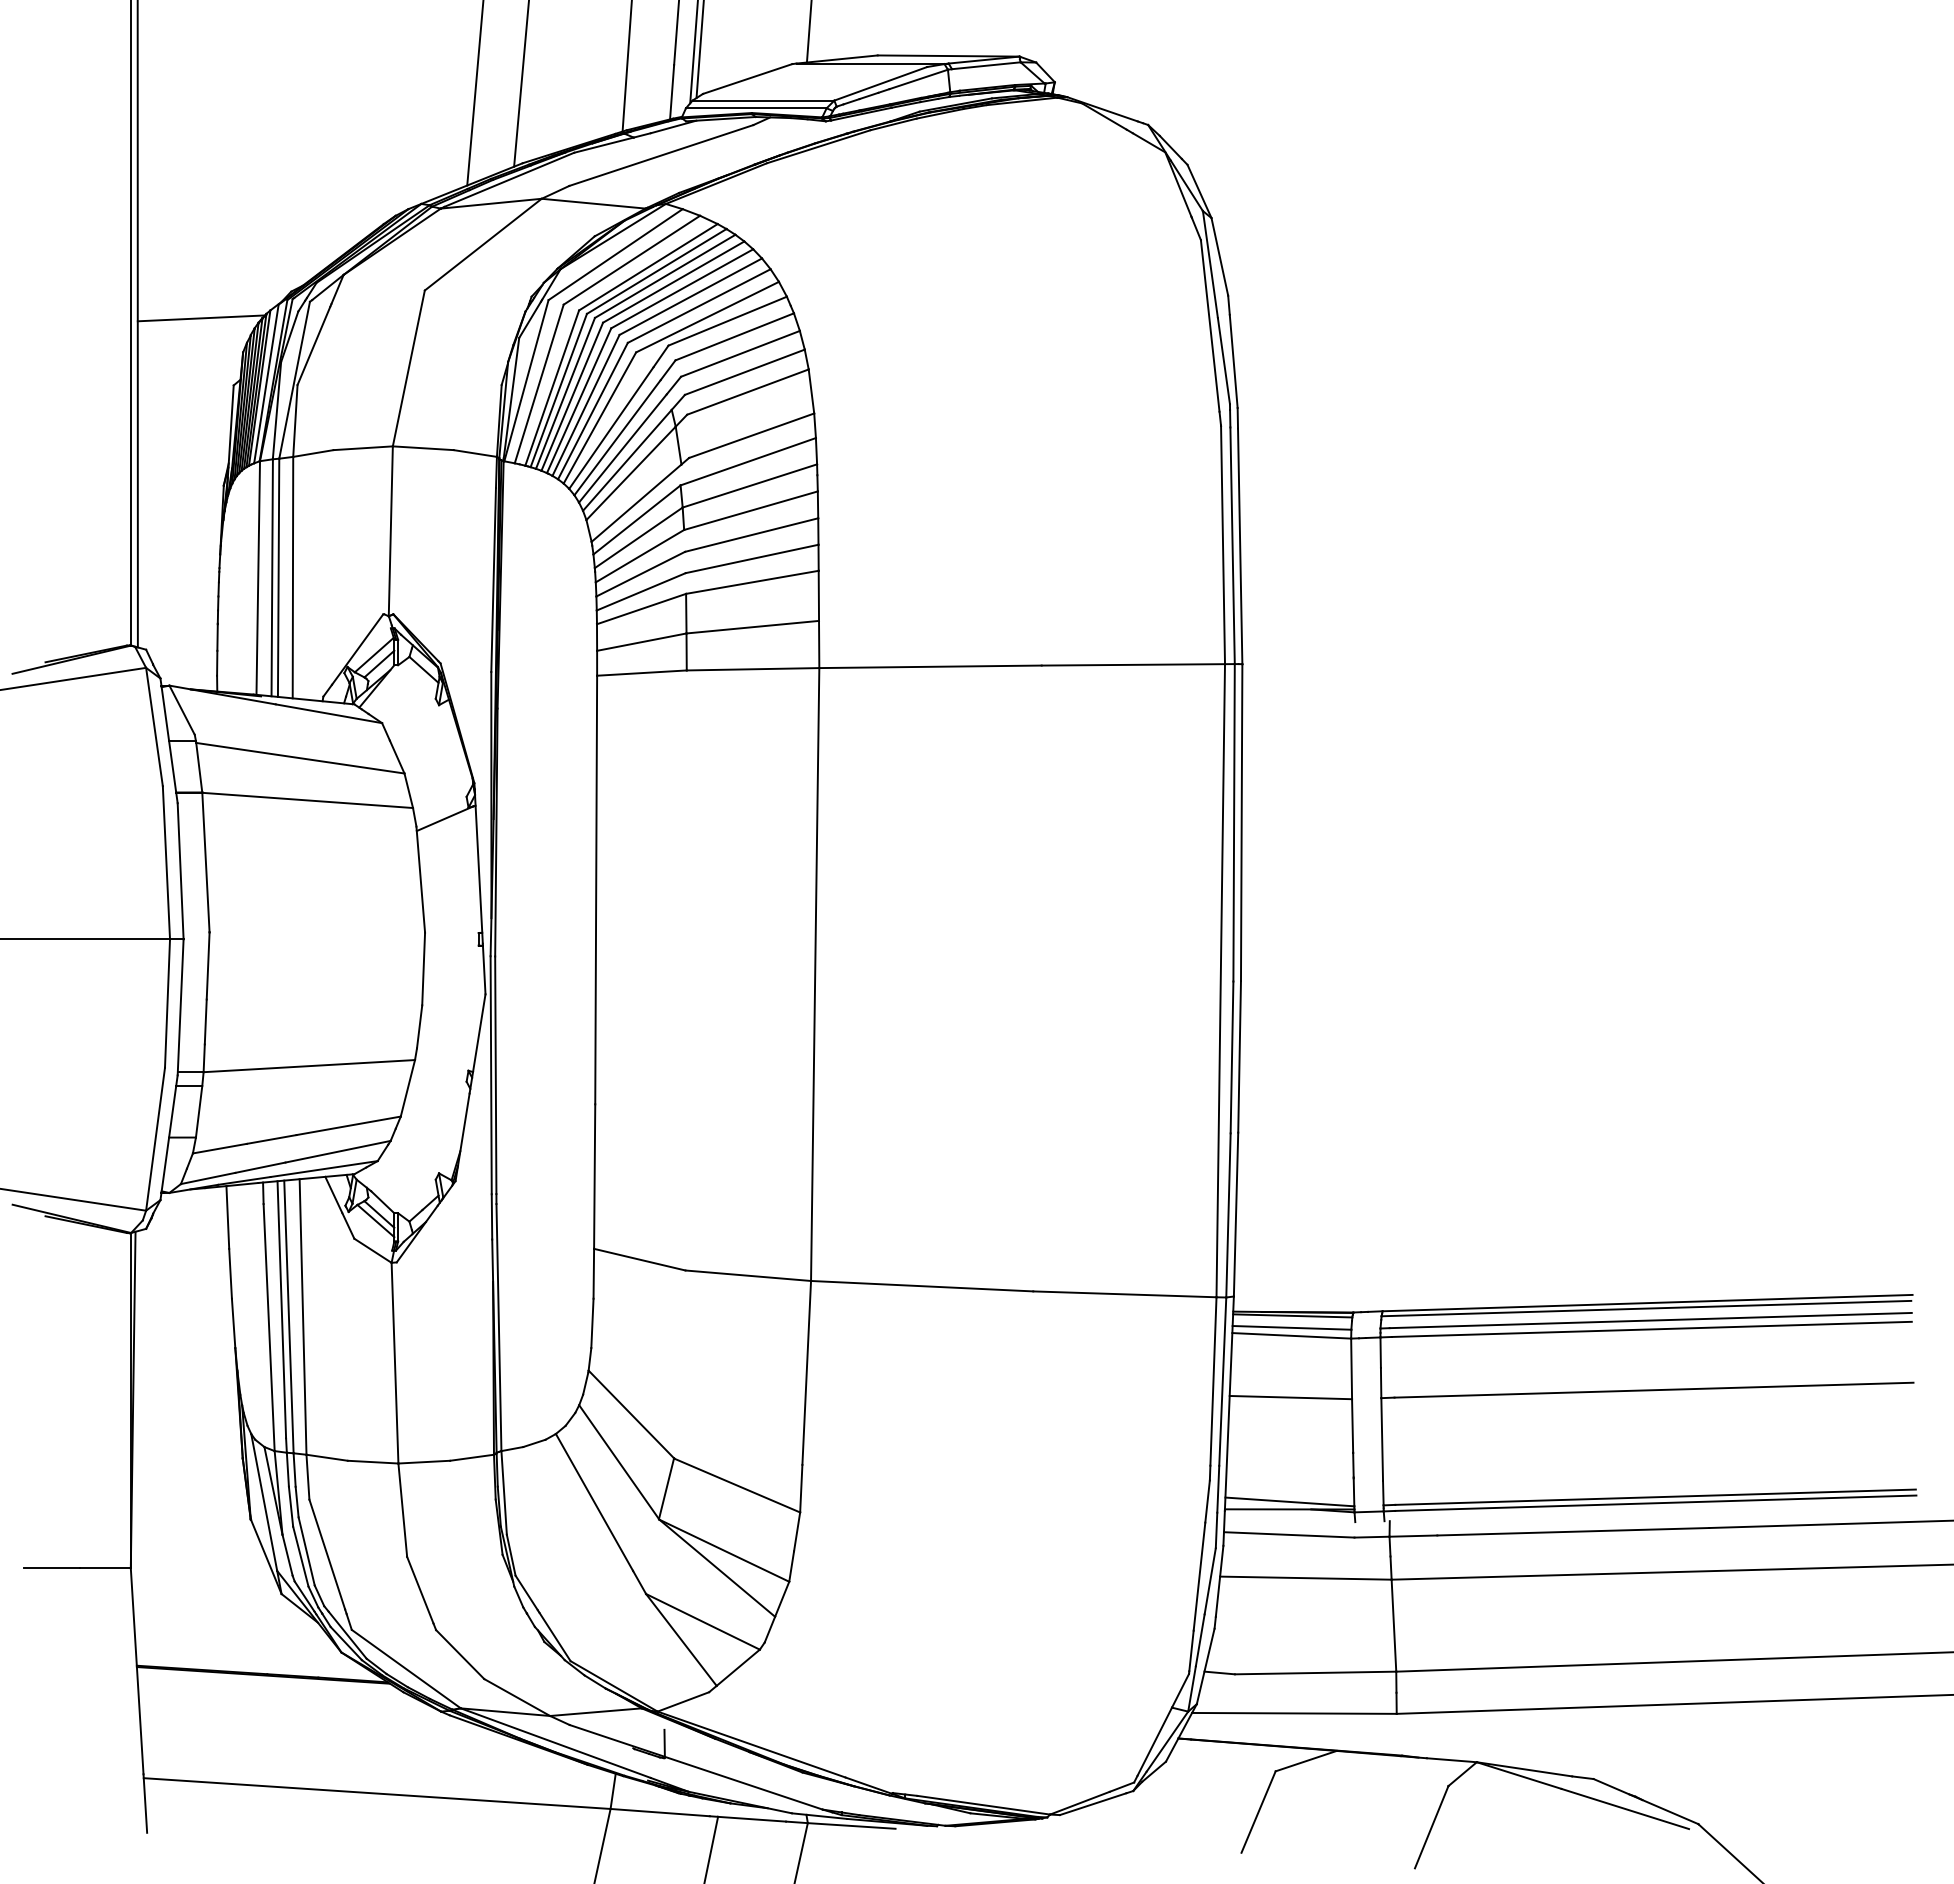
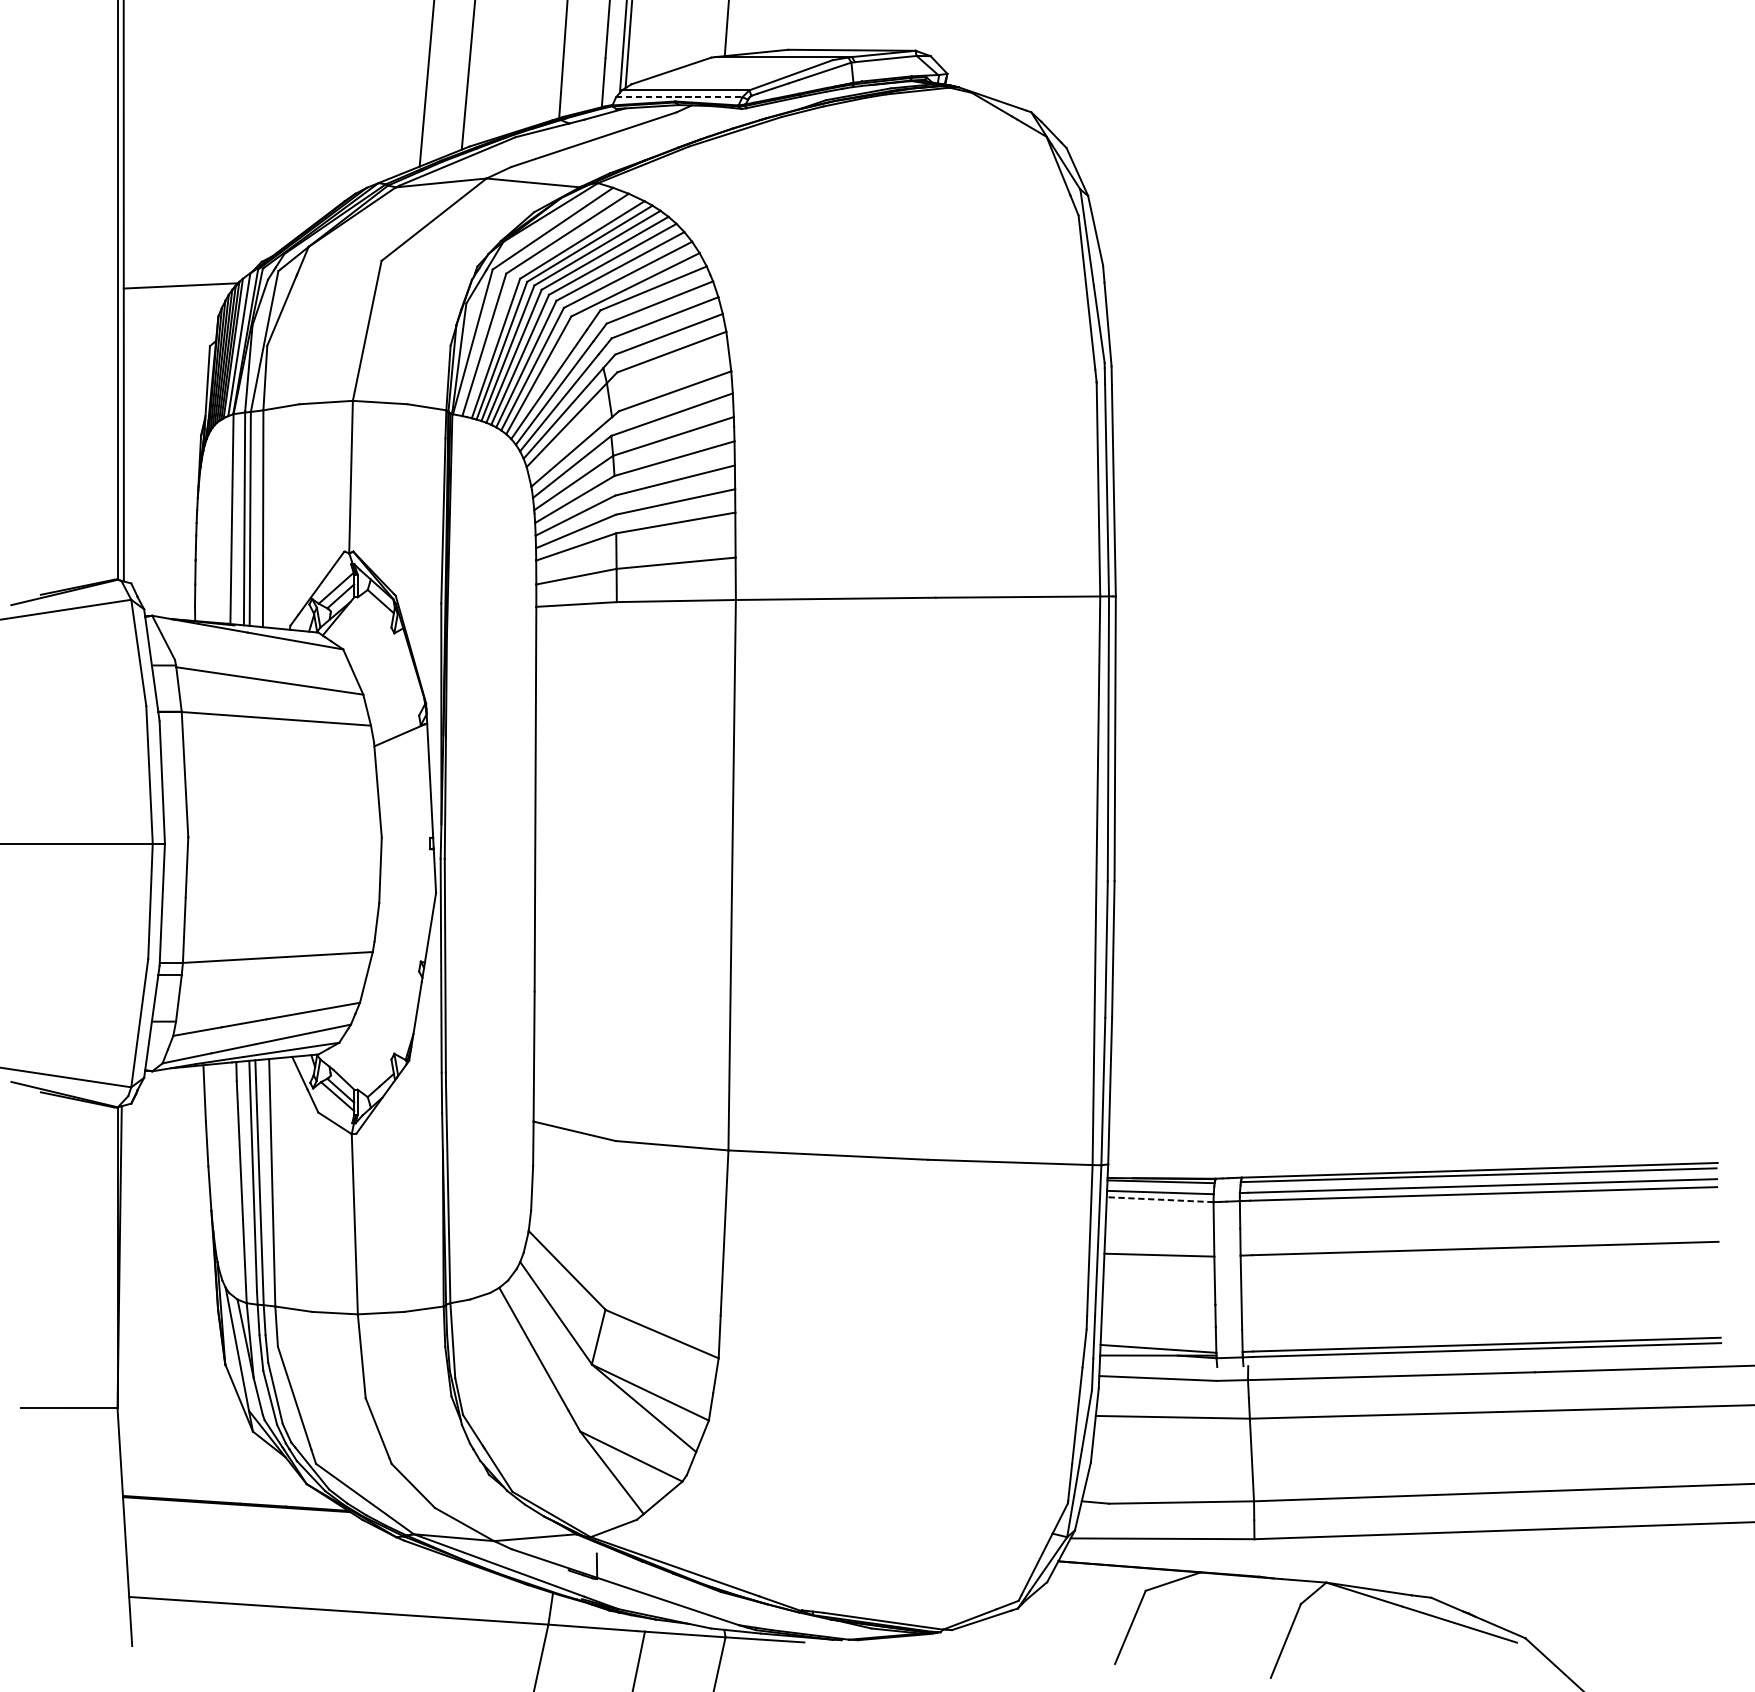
line: (756, 108) -> (679, 97), solid -> dashed
line: (1291, 1335) -> (1159, 1199), solid -> dashed

